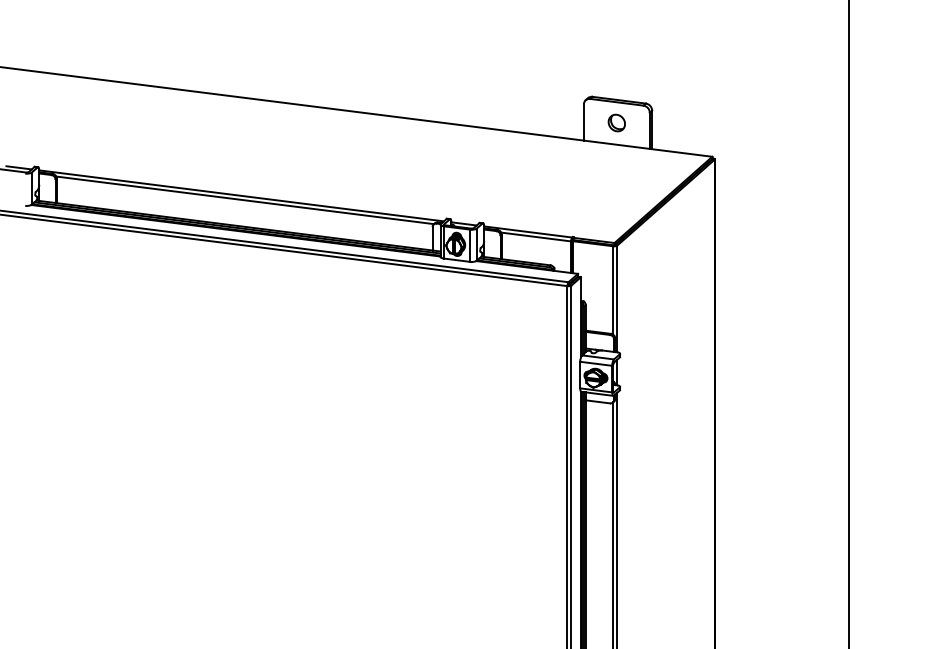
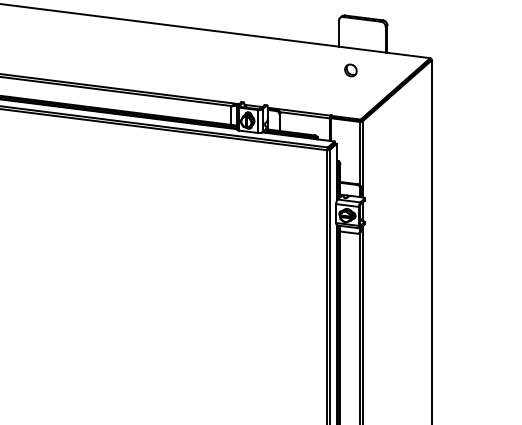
part: (616, 122) -> (350, 70), moved

